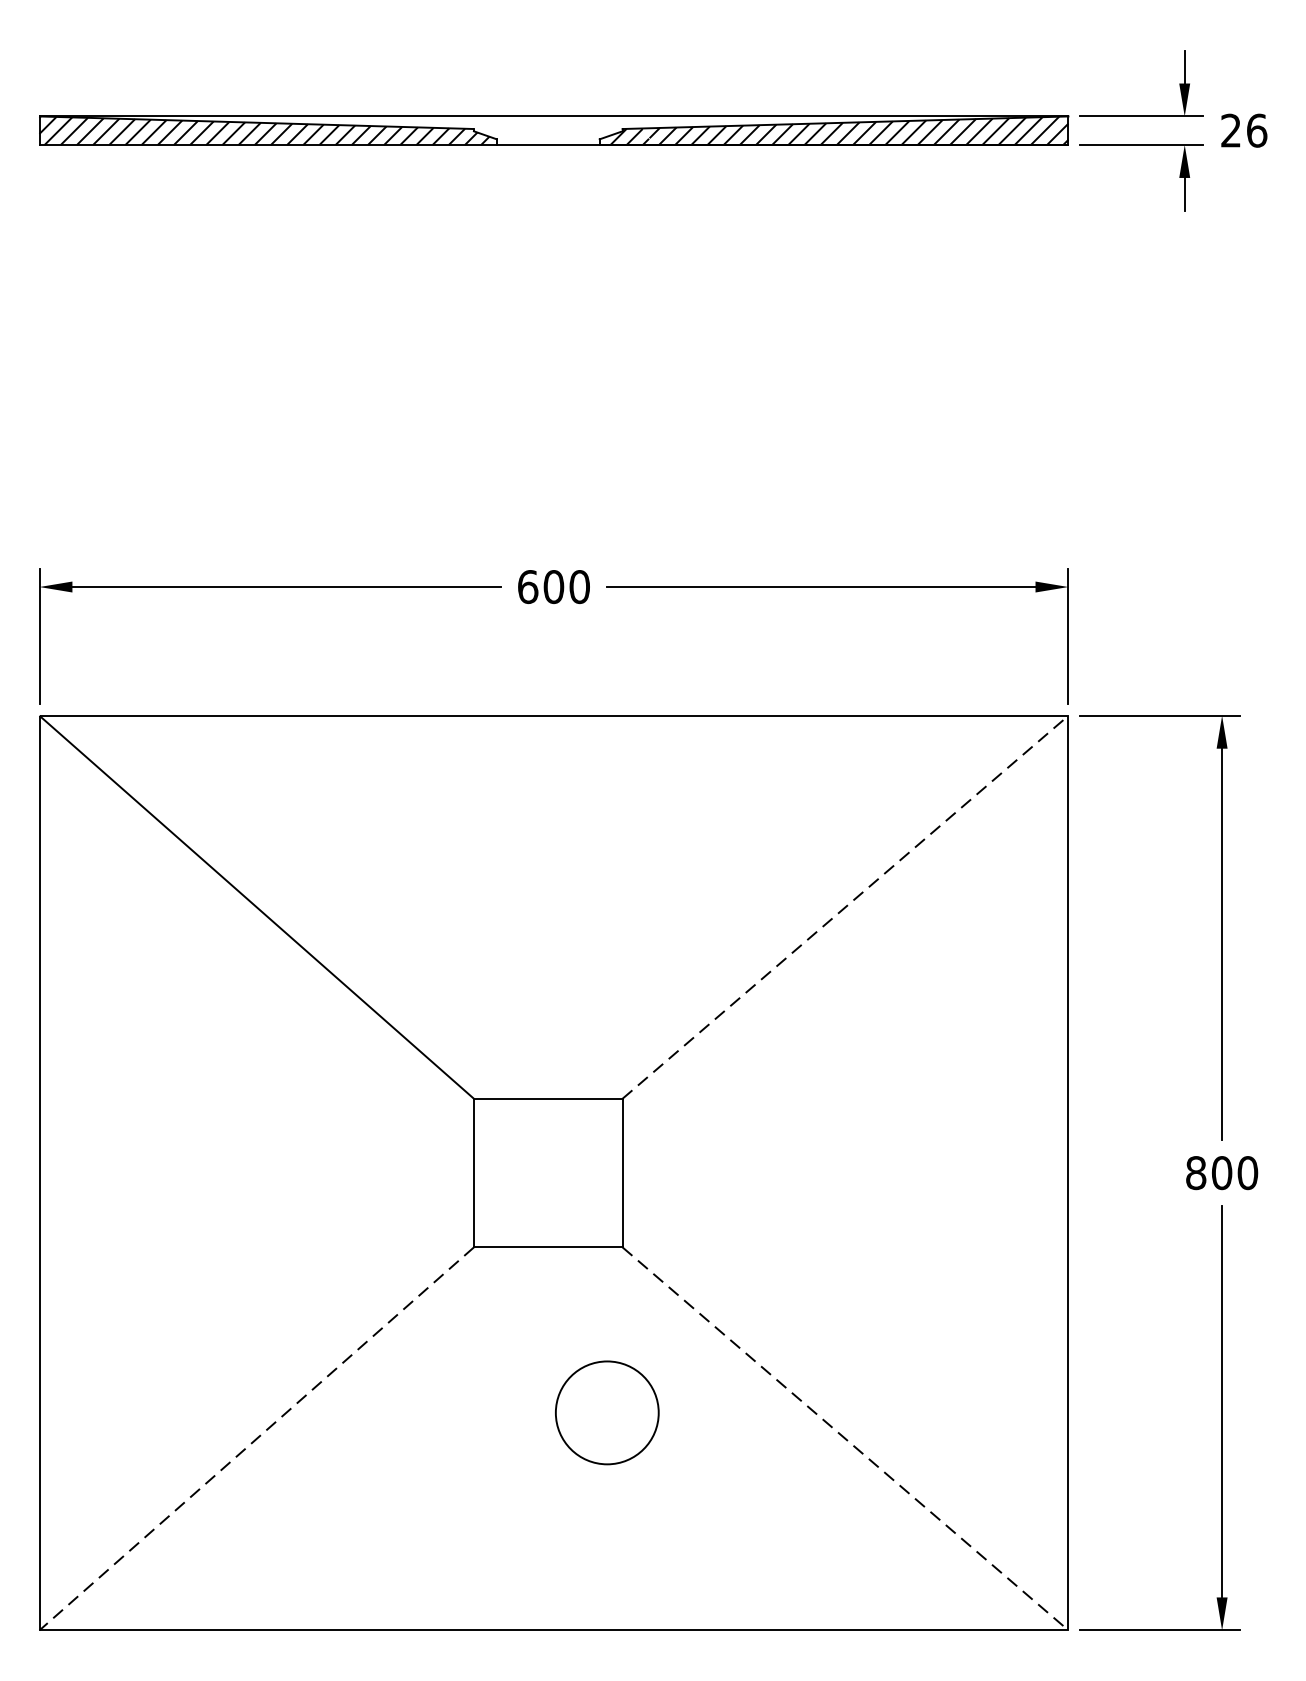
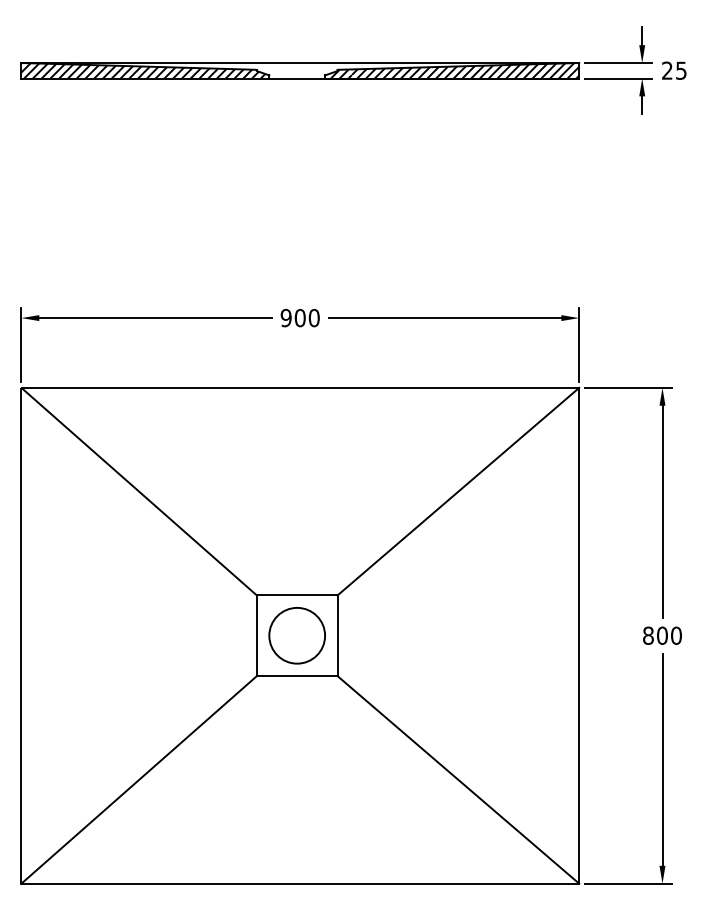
text: (1257, 130) -> (681, 70), 26 -> 25
text: (526, 585) -> (285, 317), 600 -> 900
line: (845, 906) -> (458, 491), dashed -> solid
circle: (605, 1412) -> (296, 635), moved
line: (257, 1438) -> (139, 779), dashed -> solid
line: (845, 1440) -> (458, 780), dashed -> solid

